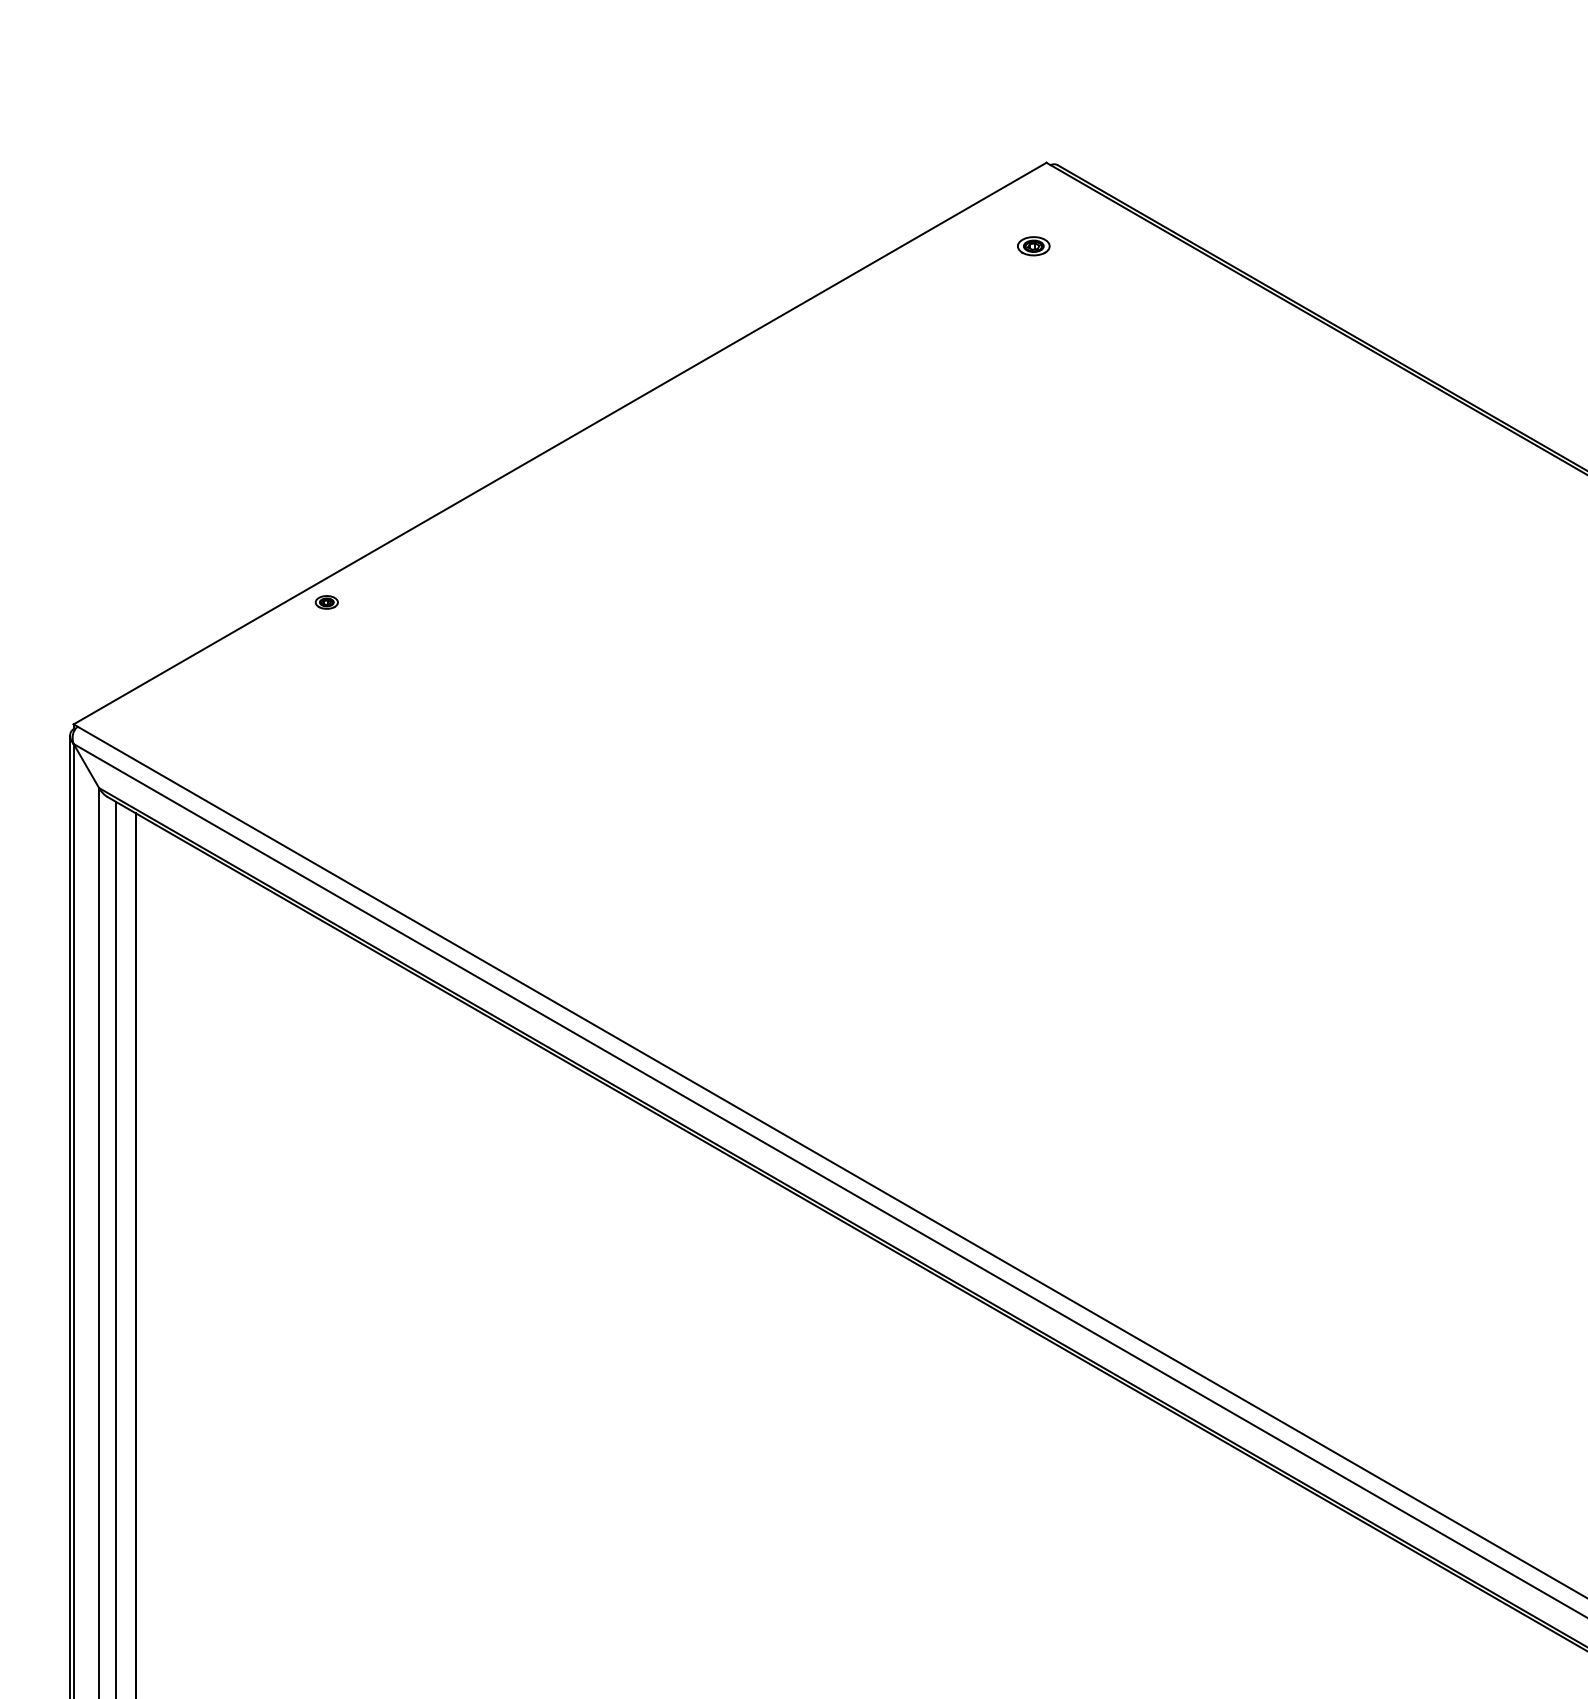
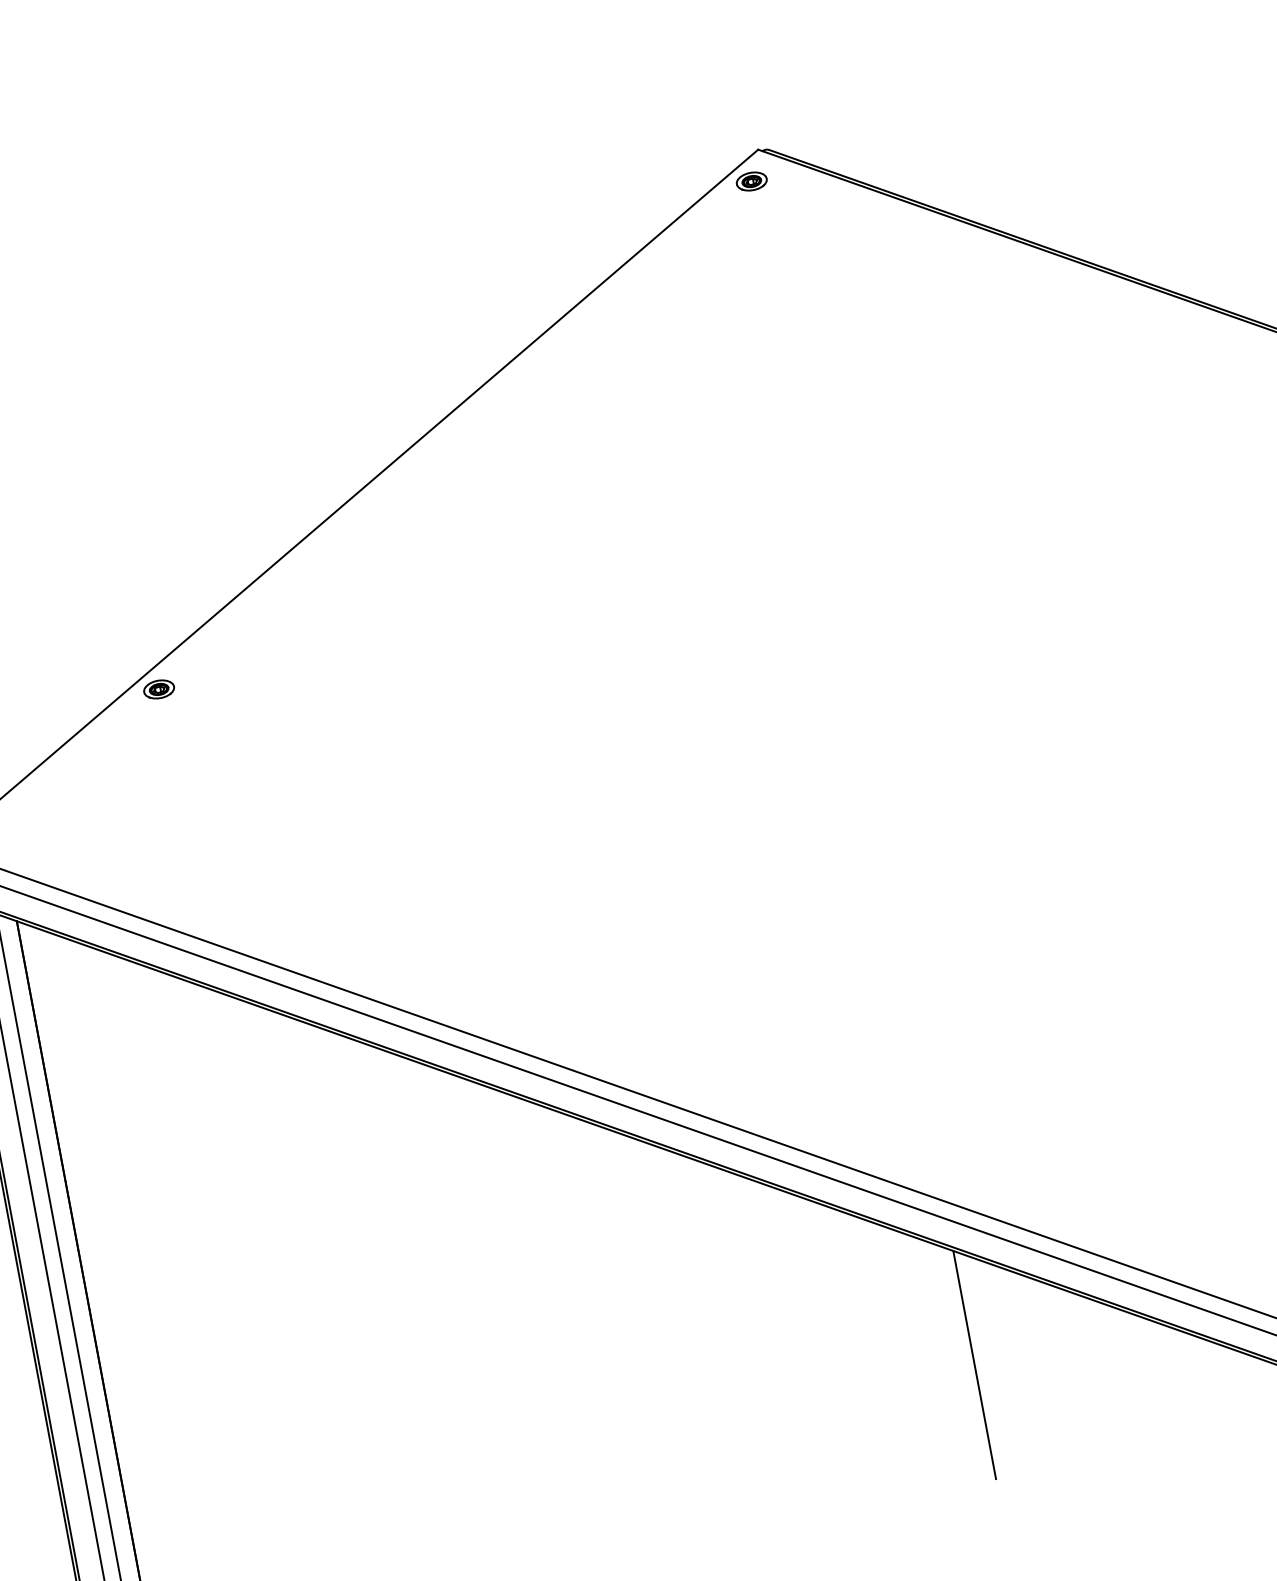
part: (1033, 246) -> (751, 181), moved
part: (326, 602) -> (158, 689), size x1.43
line: (1035, 1453) -> (974, 1364), added

